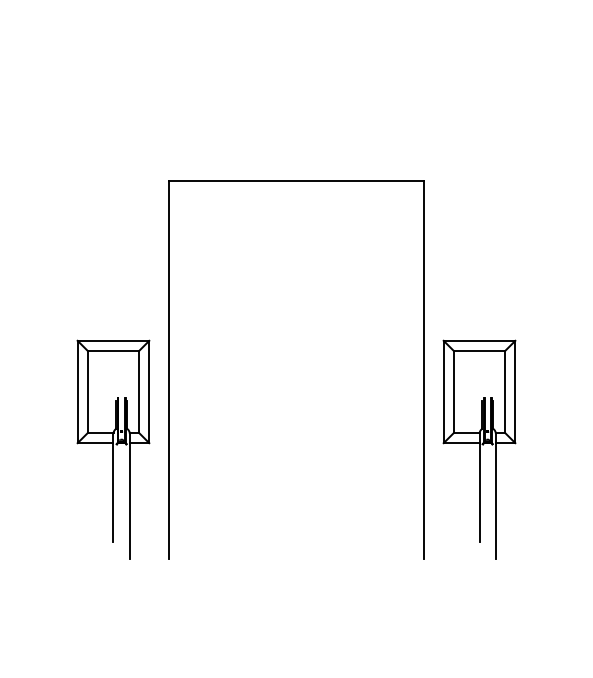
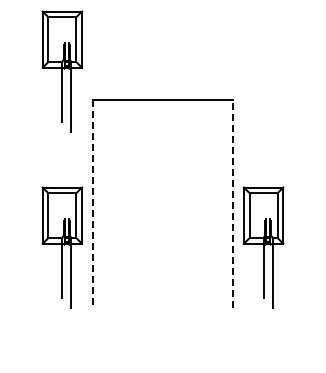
part: (113, 129) -> (62, 71), added
line: (168, 369) -> (92, 203), solid -> dashed
line: (424, 369) -> (233, 203), solid -> dashed

